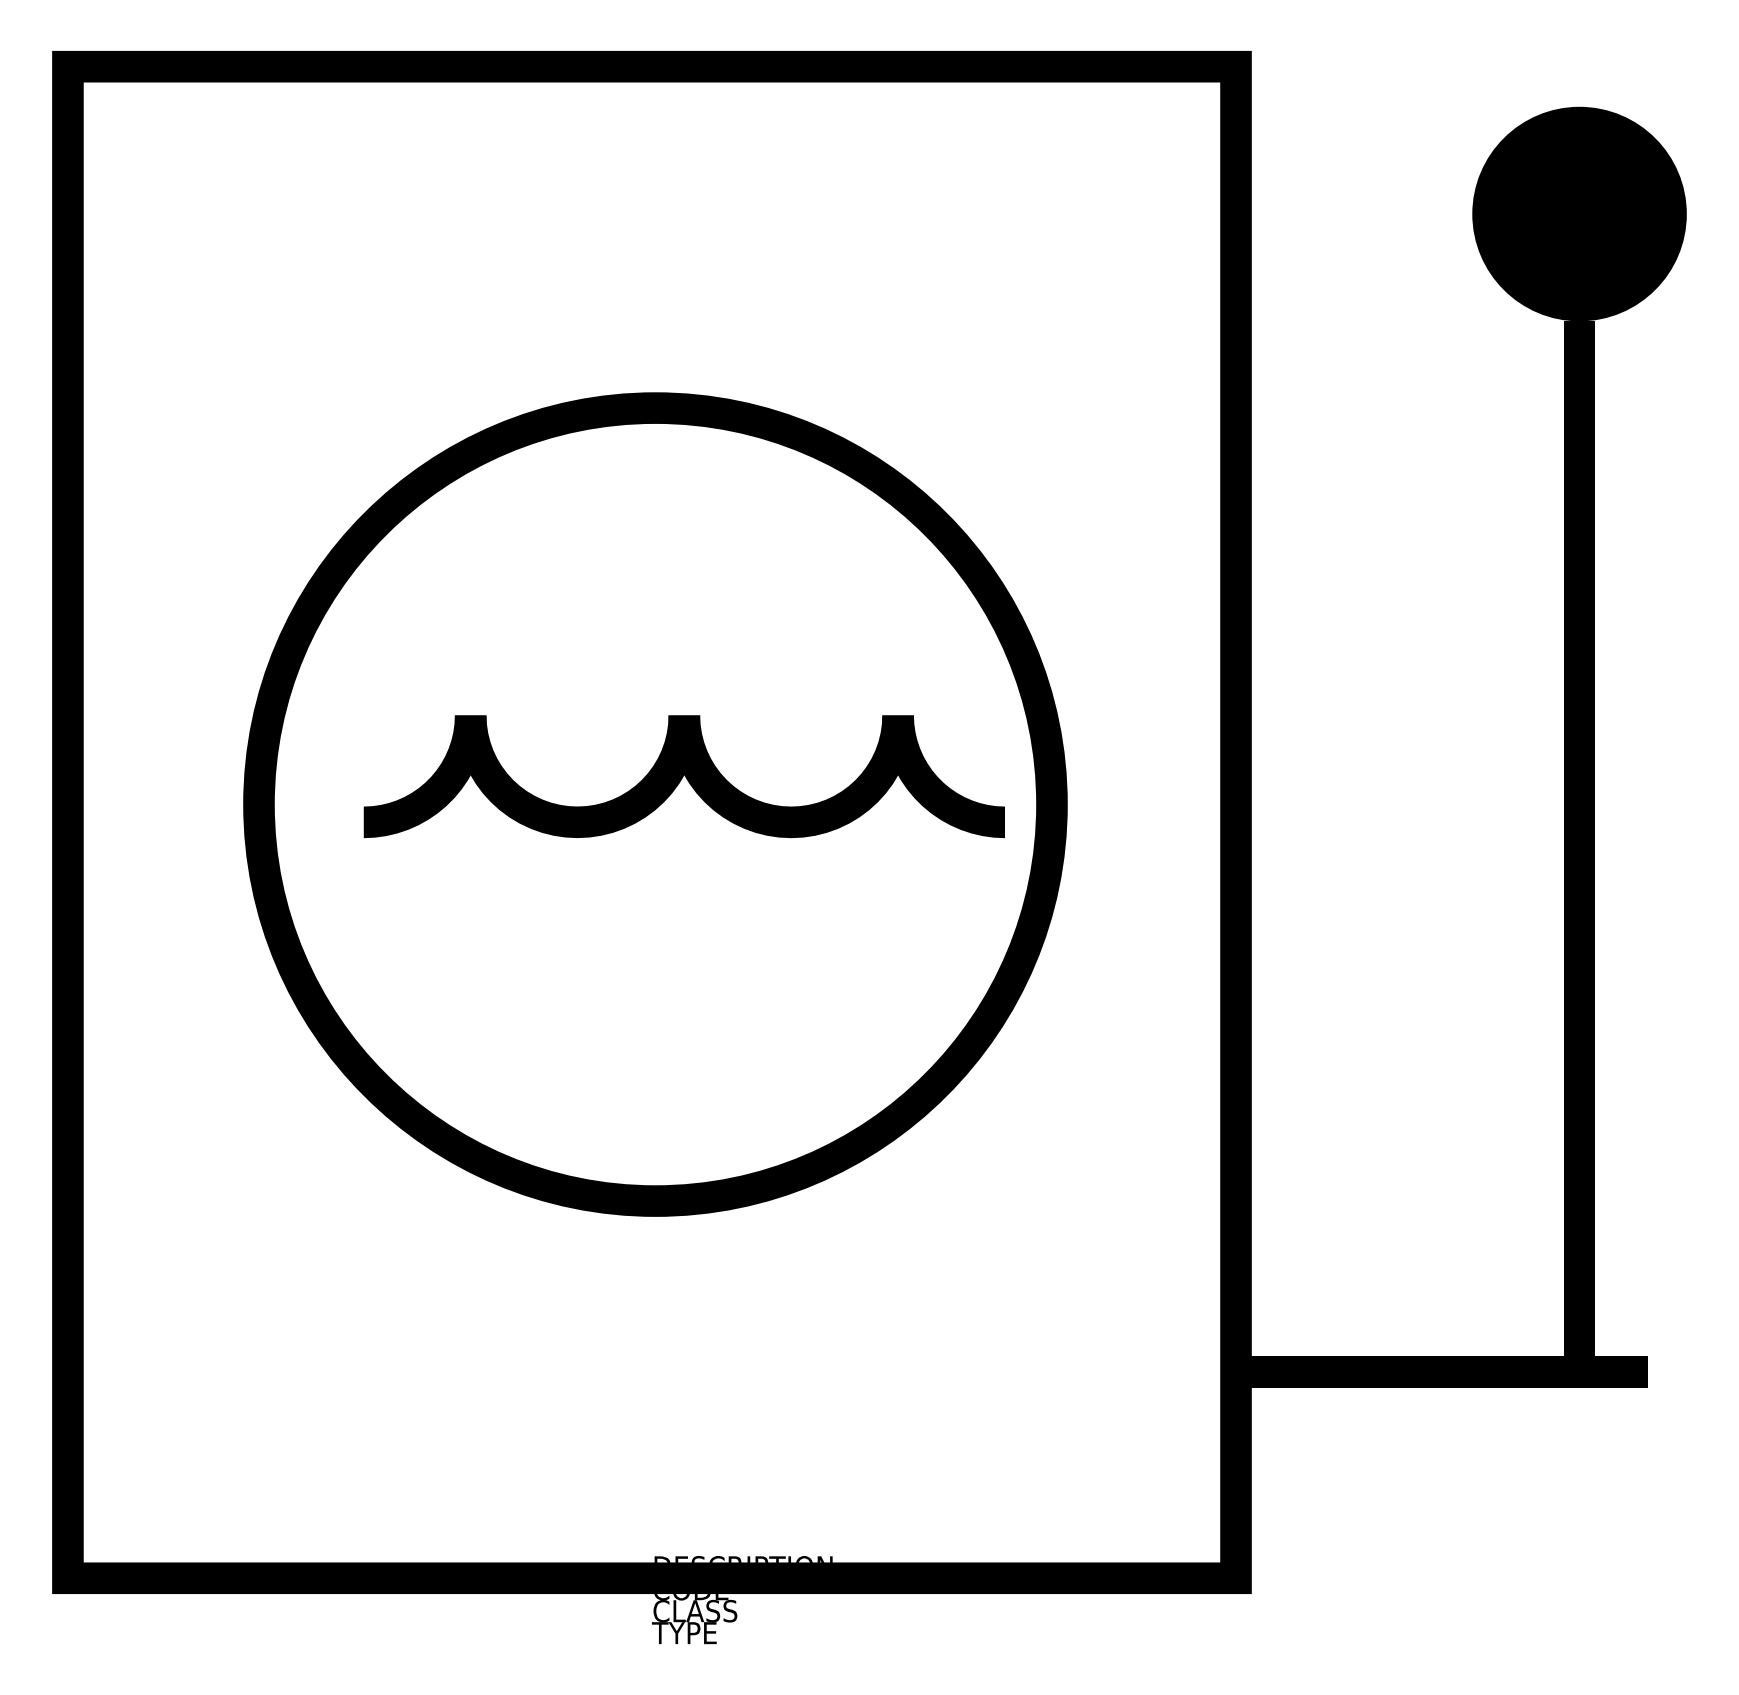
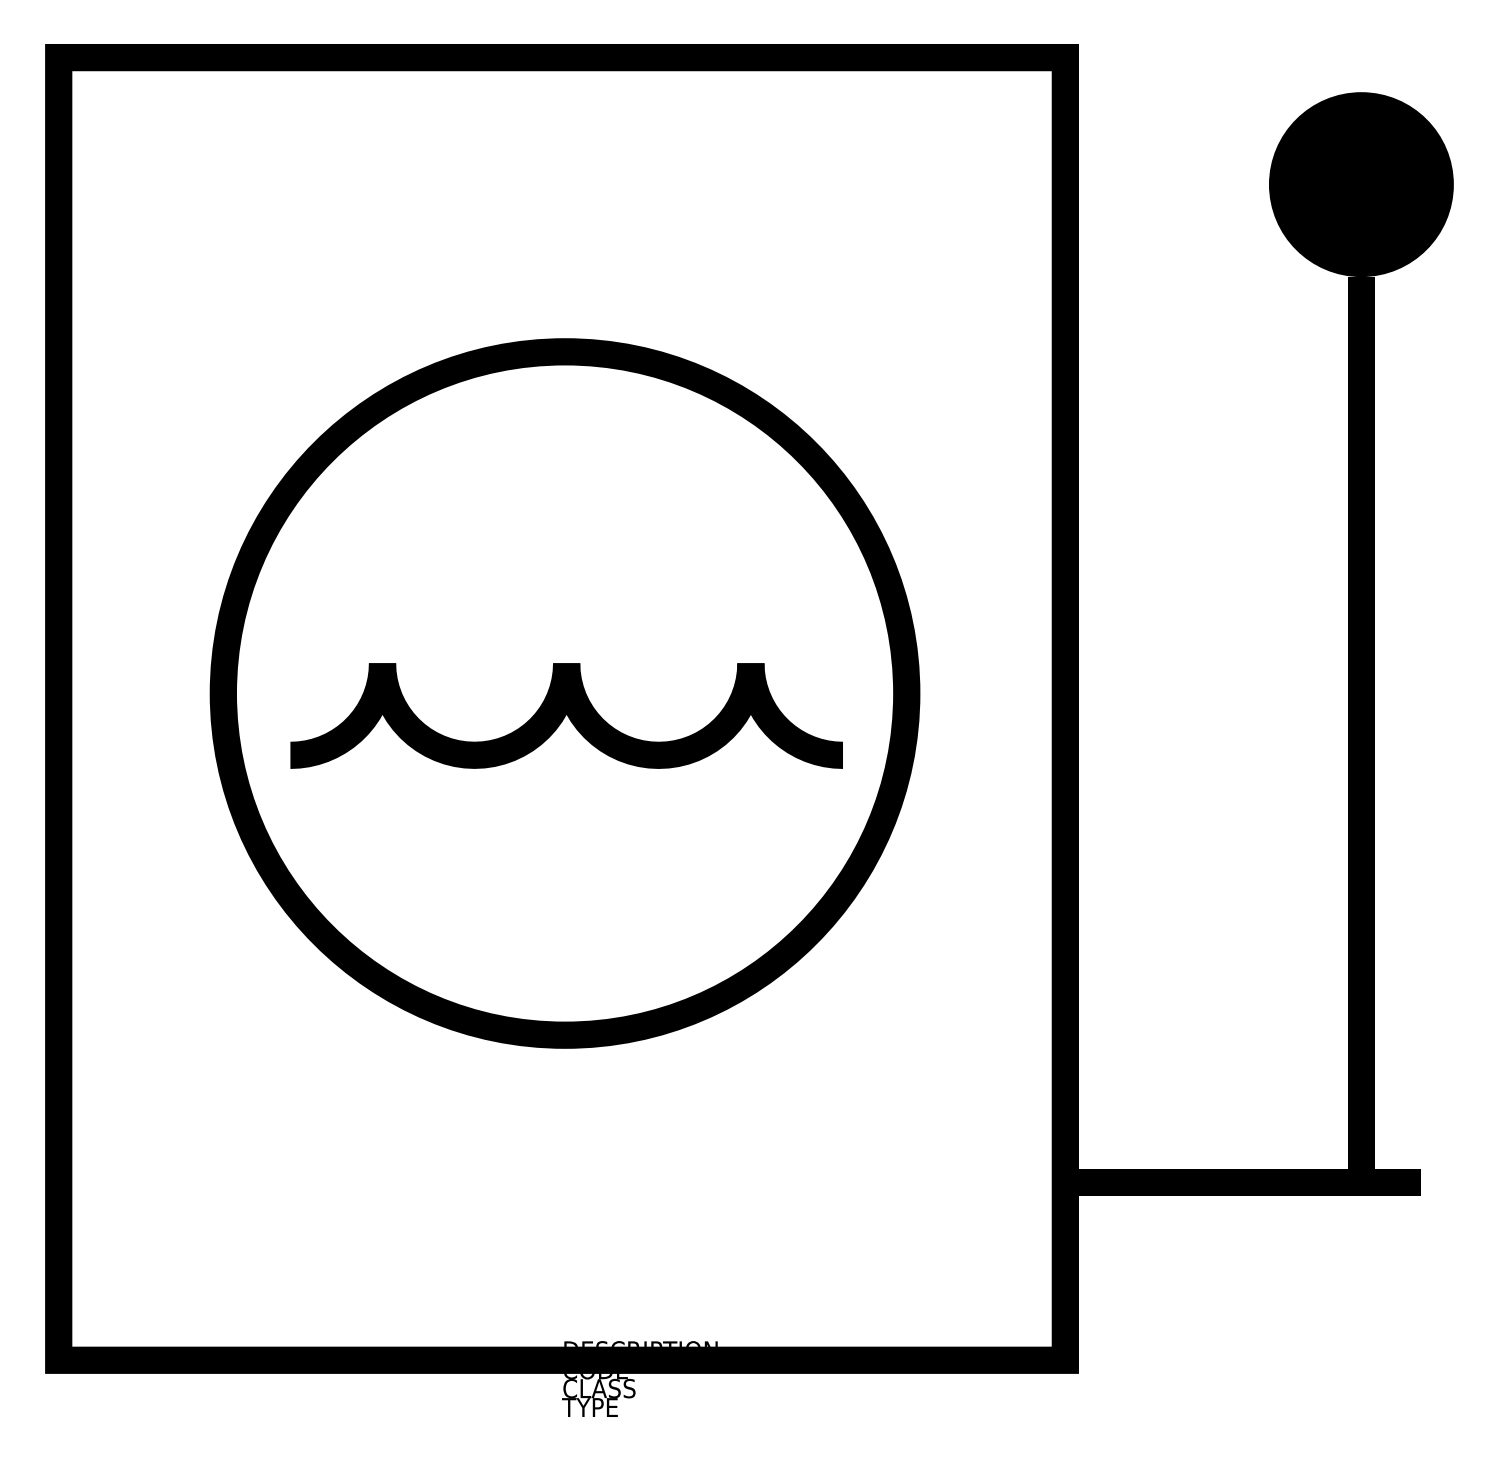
curve: (683, 776) -> (565, 715), moved

